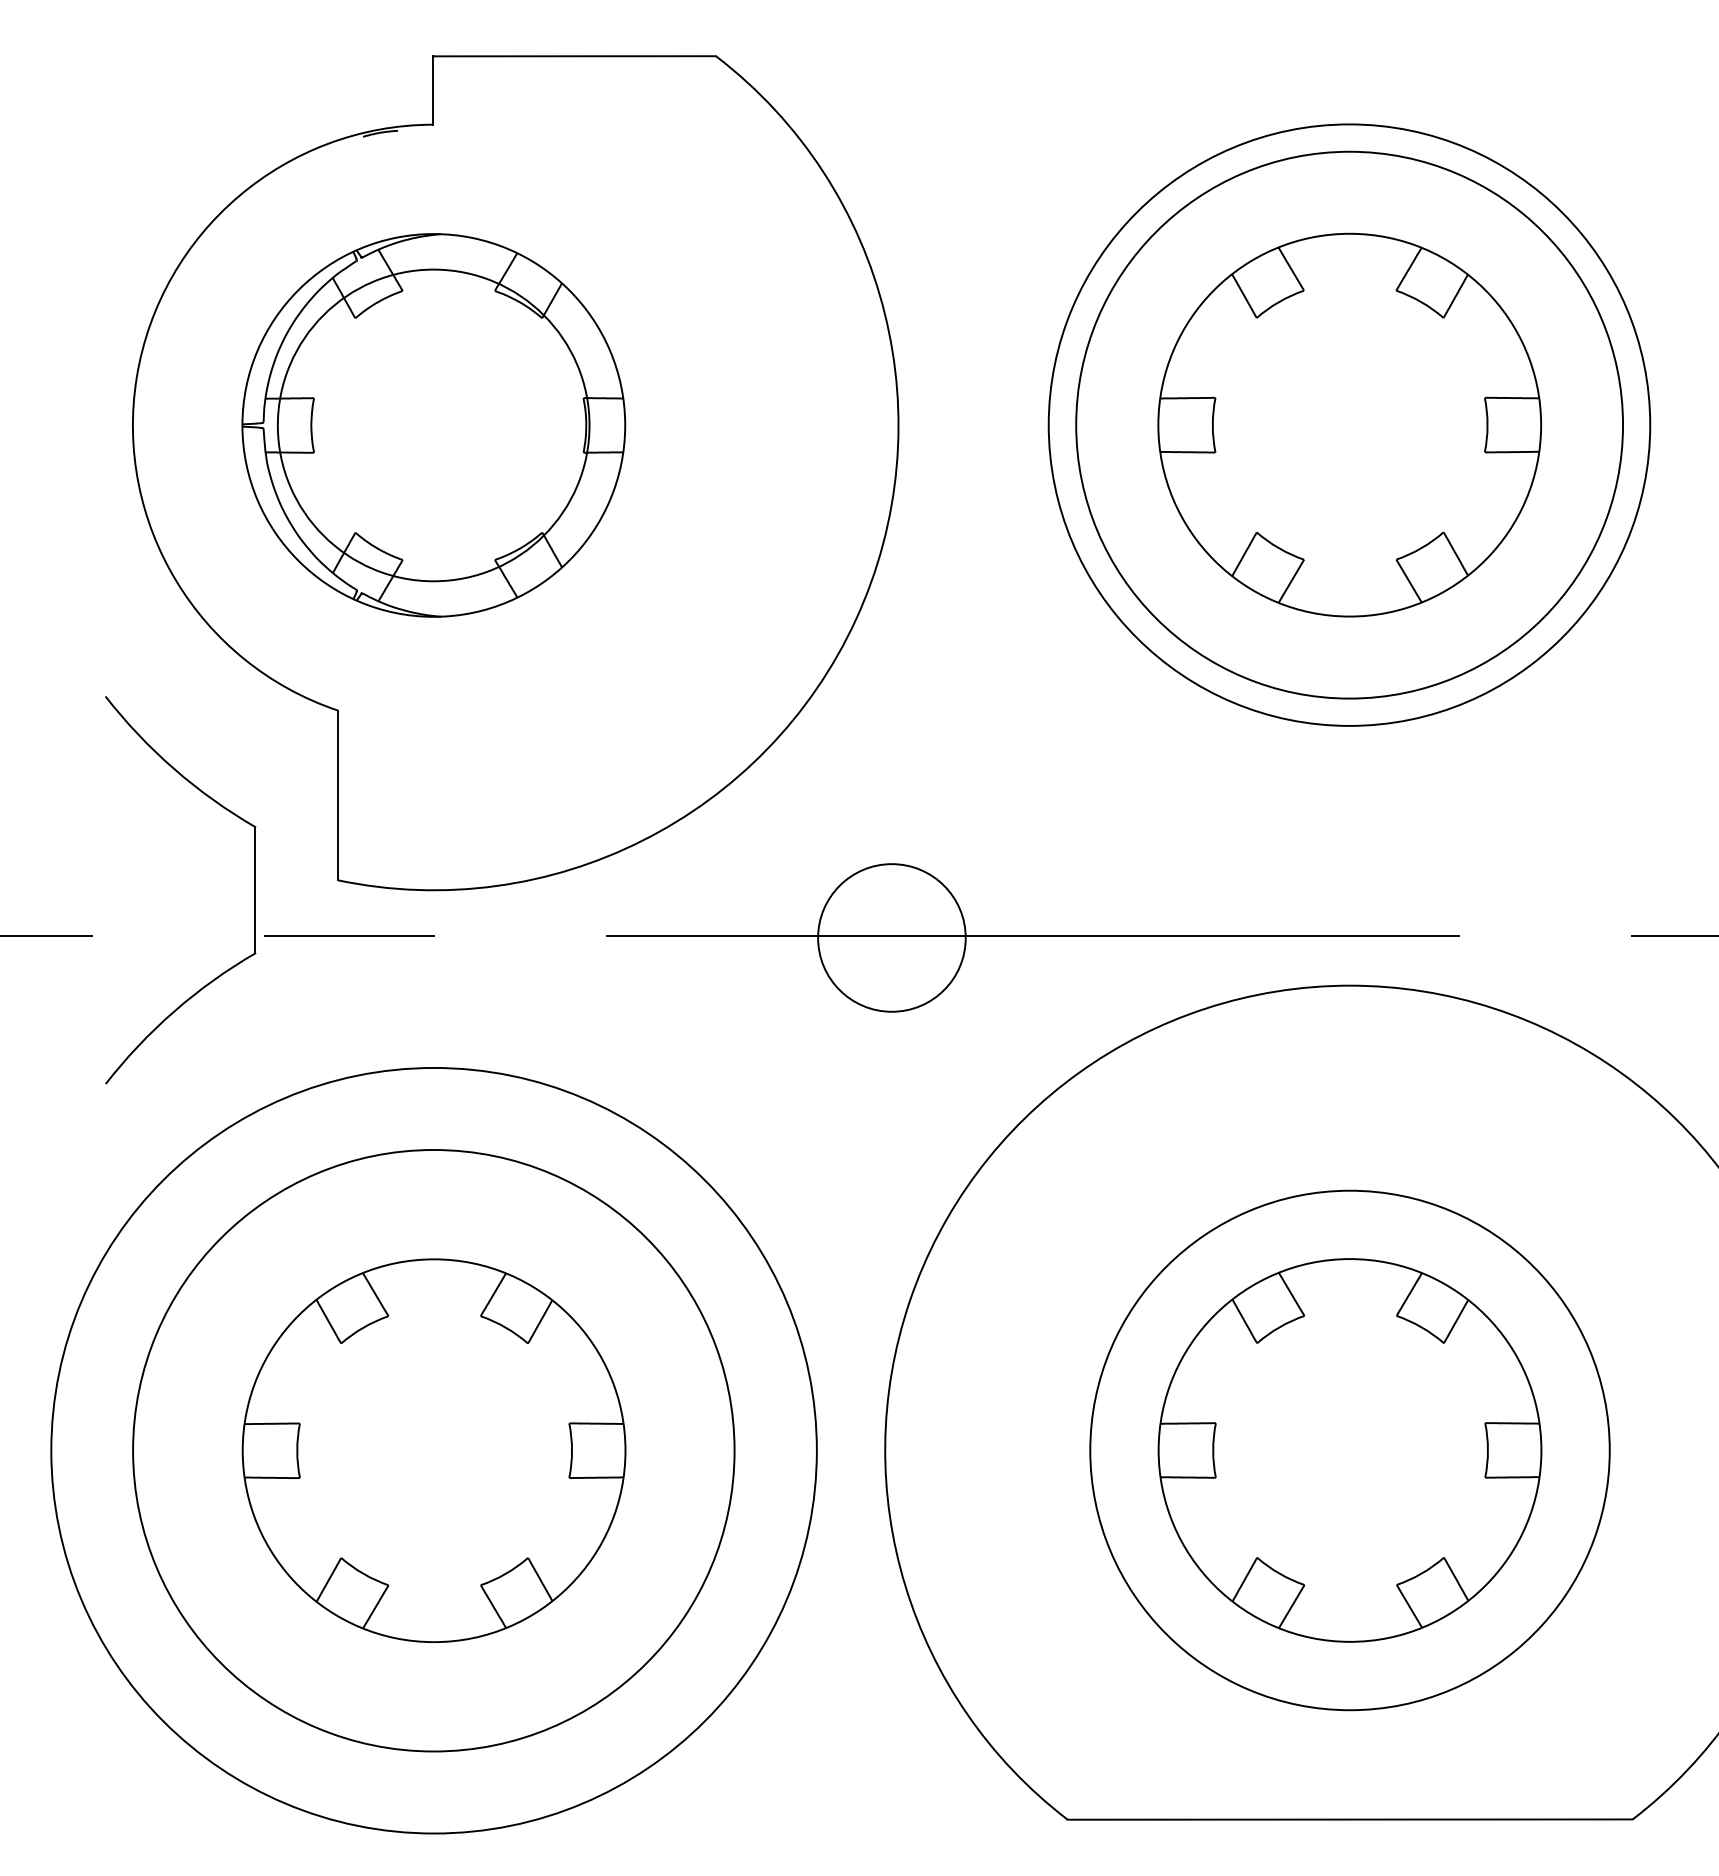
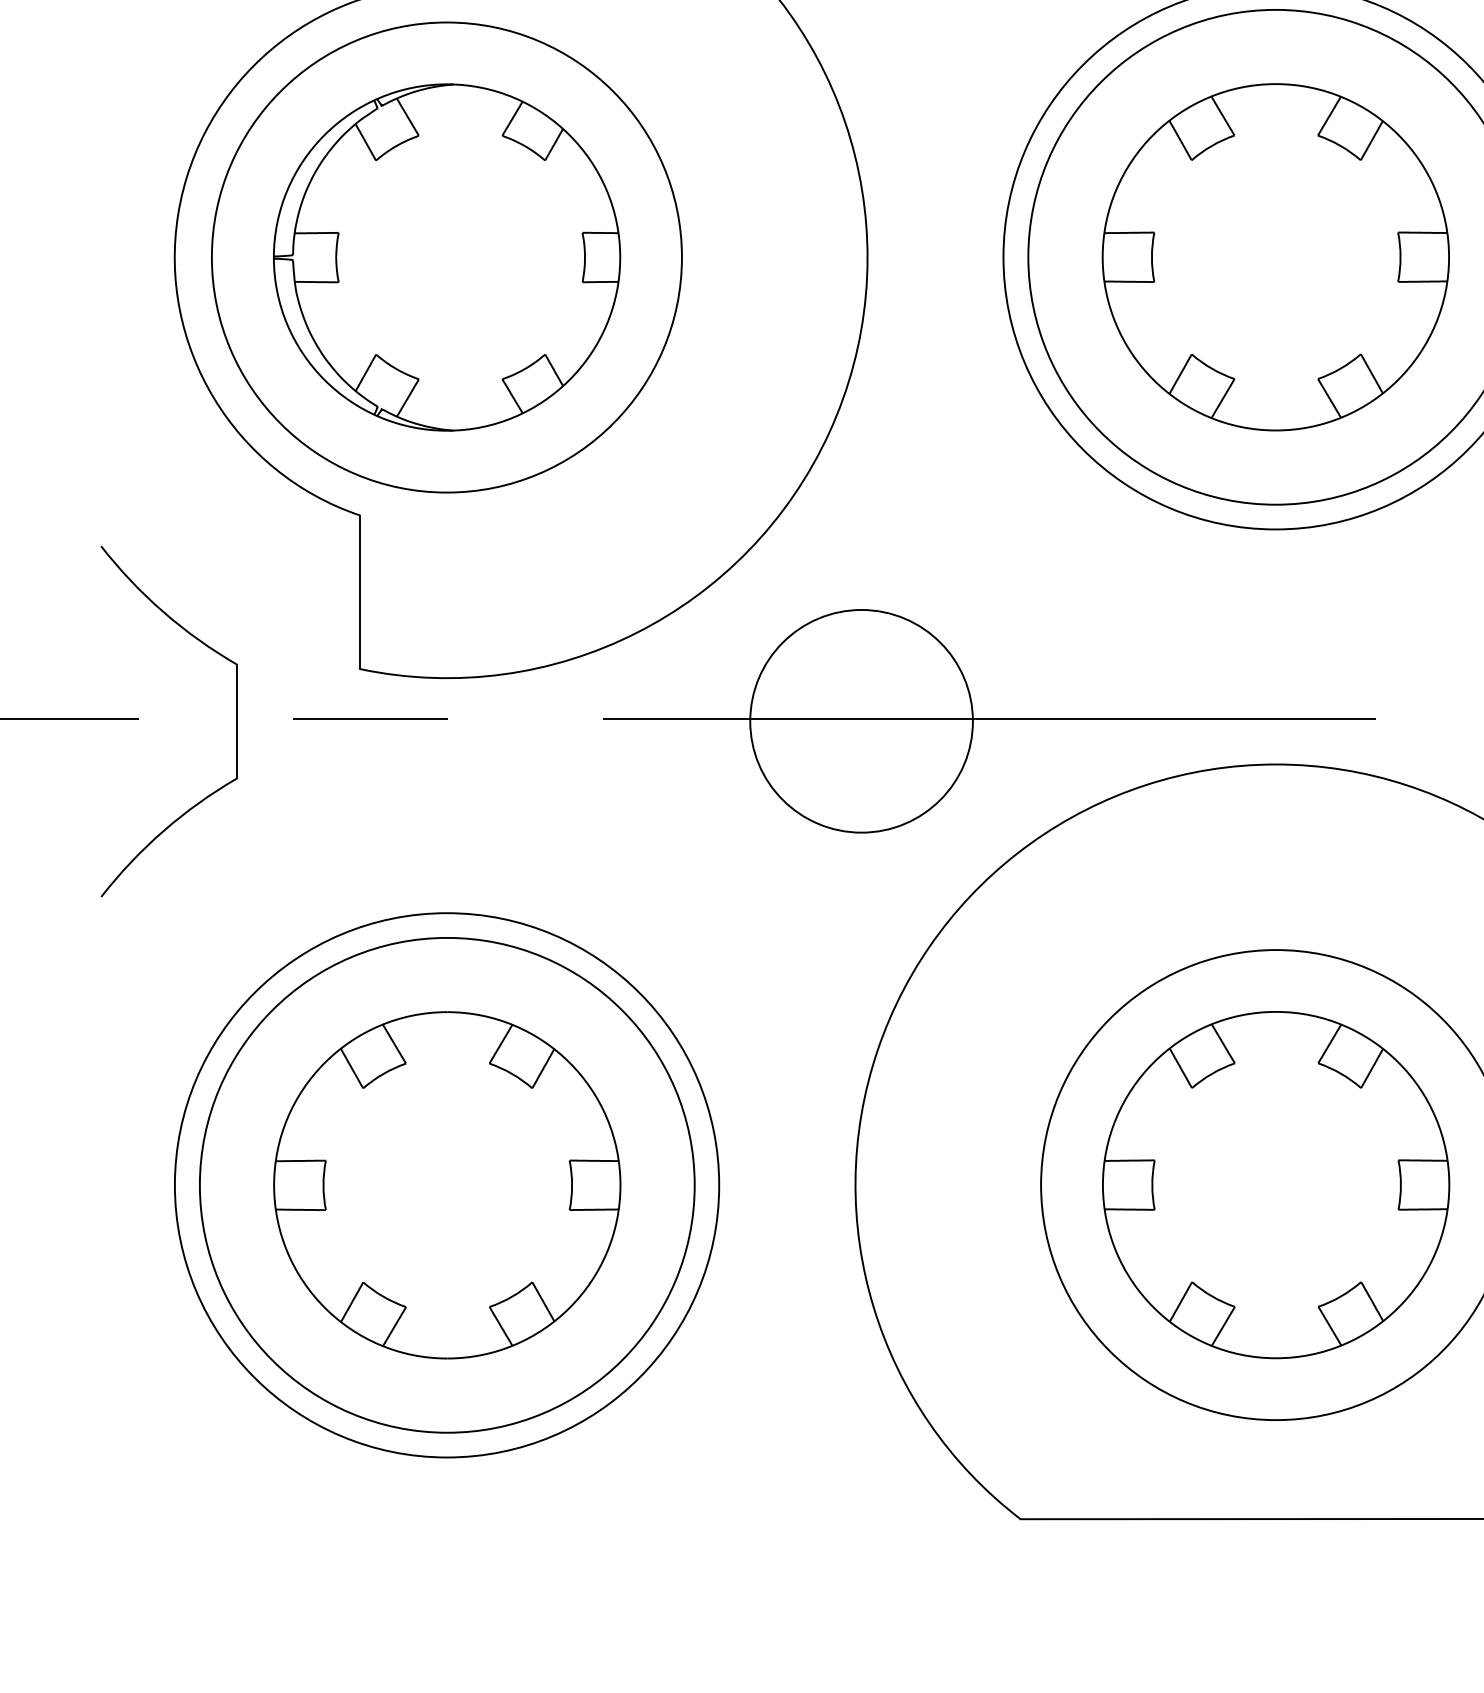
circle: (433, 425) -> (446, 257), size x1.67
part: (254, 890) -> (235, 721), moved
circle: (891, 937) -> (861, 720), size x1.67
circle: (433, 1450) -> (446, 1185), size x0.71

